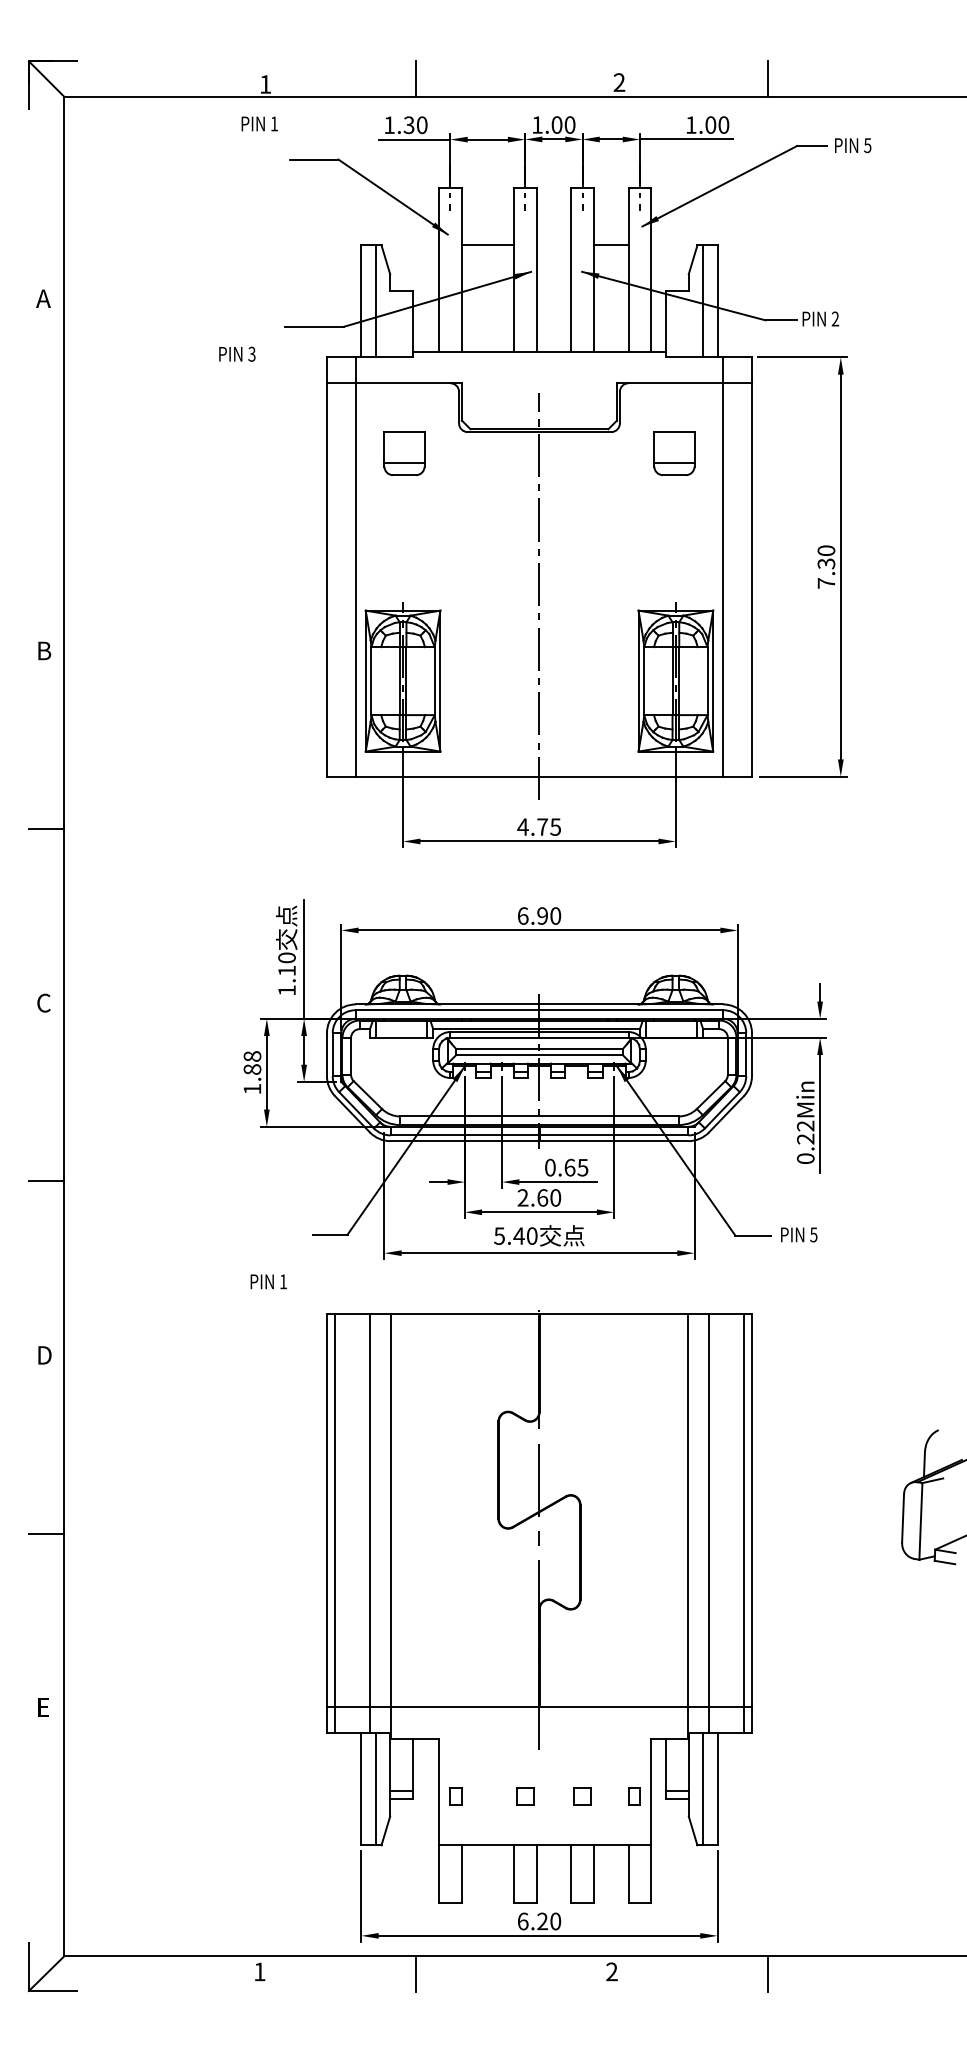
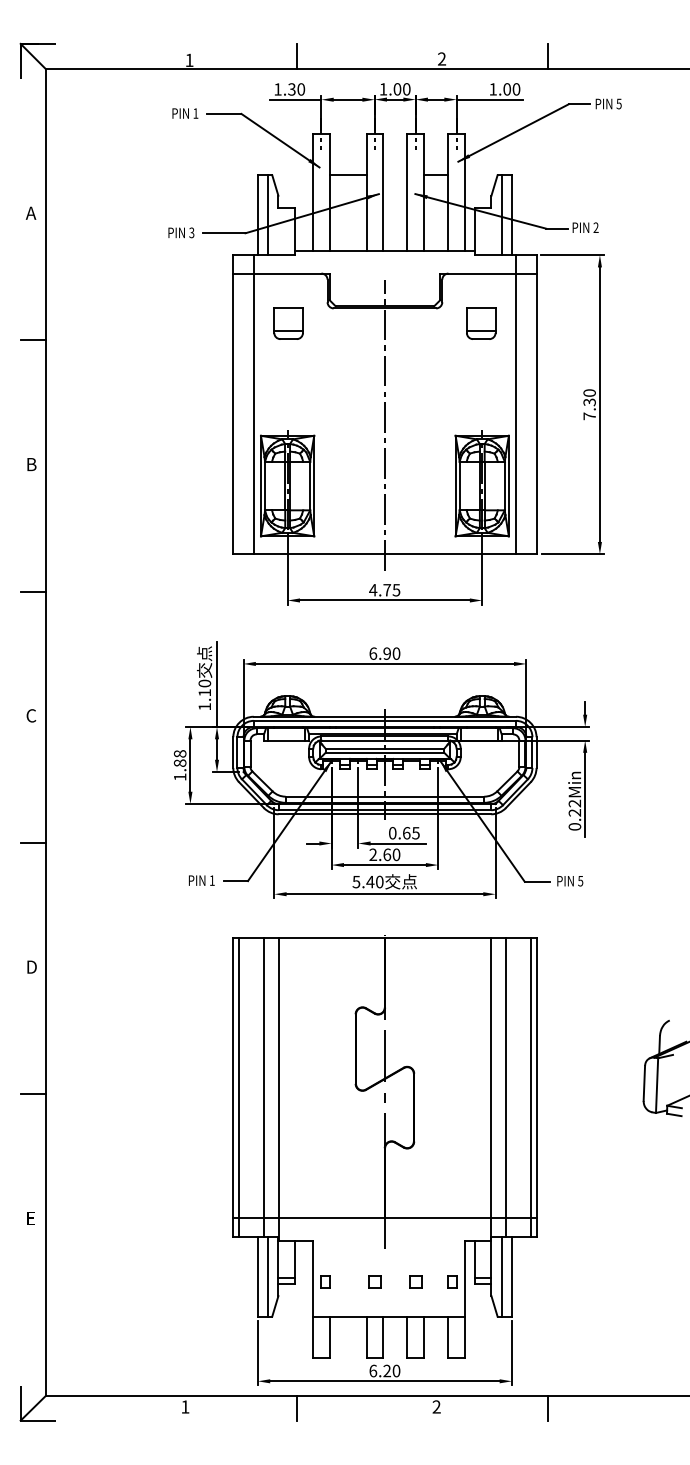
text: (259, 123) -> (185, 113), moved
text: (237, 353) -> (181, 232), moved
line: (45, 477) -> (32, 340), added
text: (268, 1281) -> (201, 880), moved

